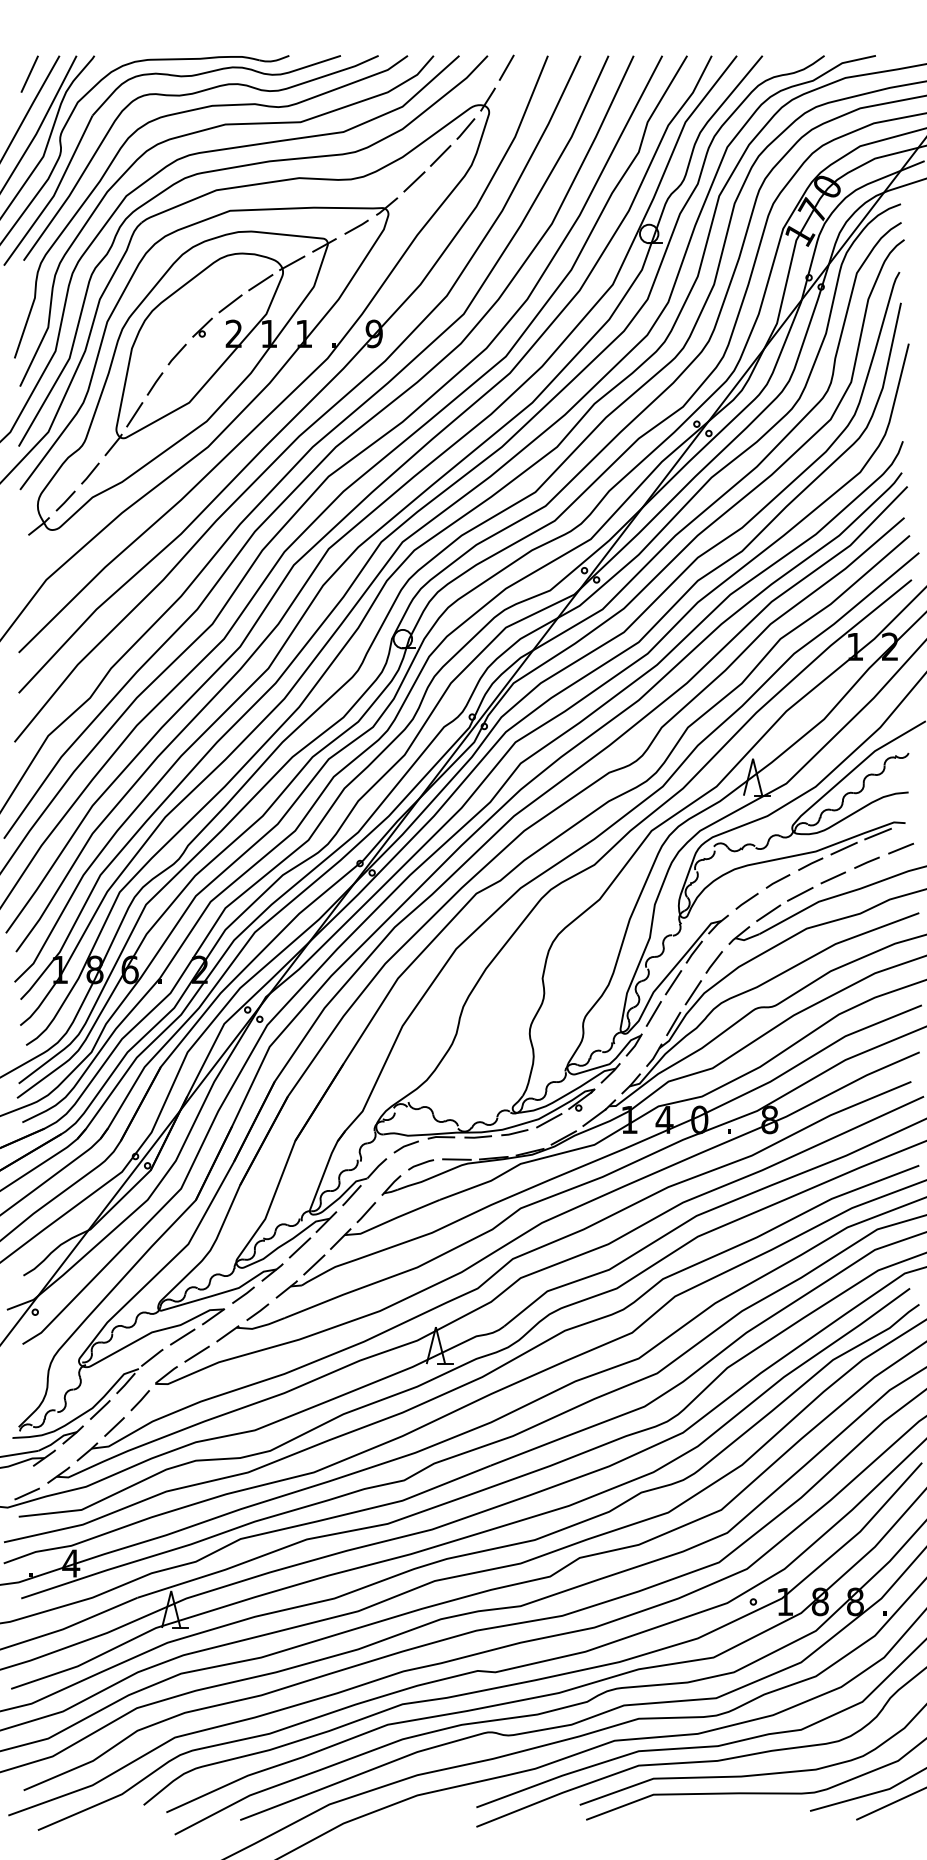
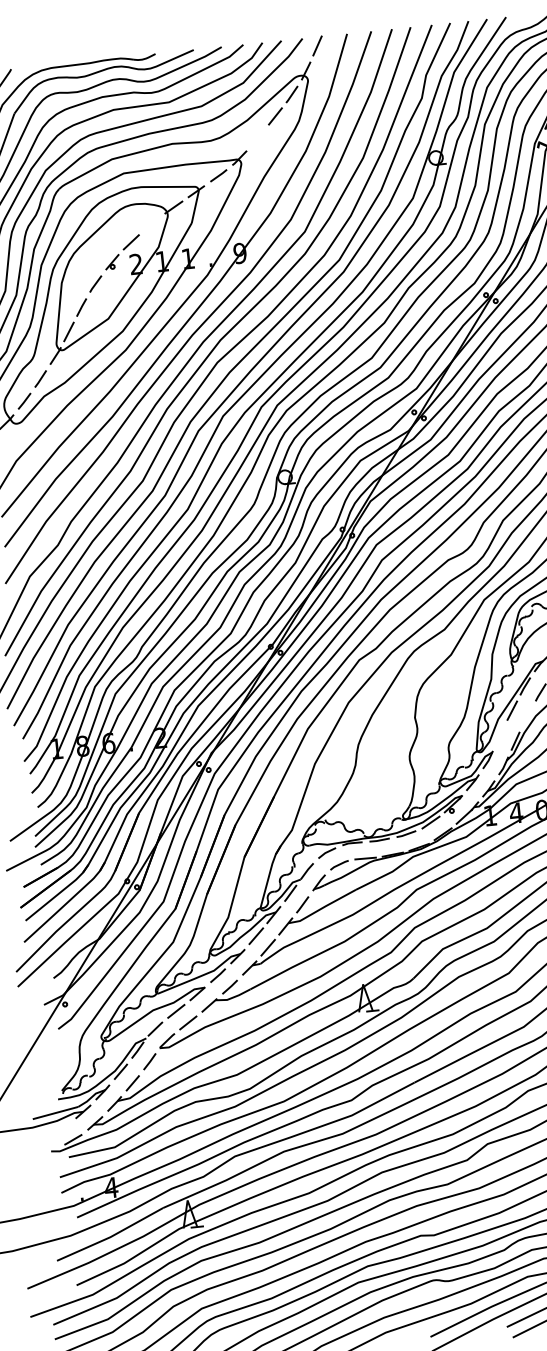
line: (414, 181) -> (258, 137), removed
line: (260, 282) -> (151, 224), removed
line: (693, 992) -> (527, 716), removed
line: (653, 1013) -> (499, 735), removed

